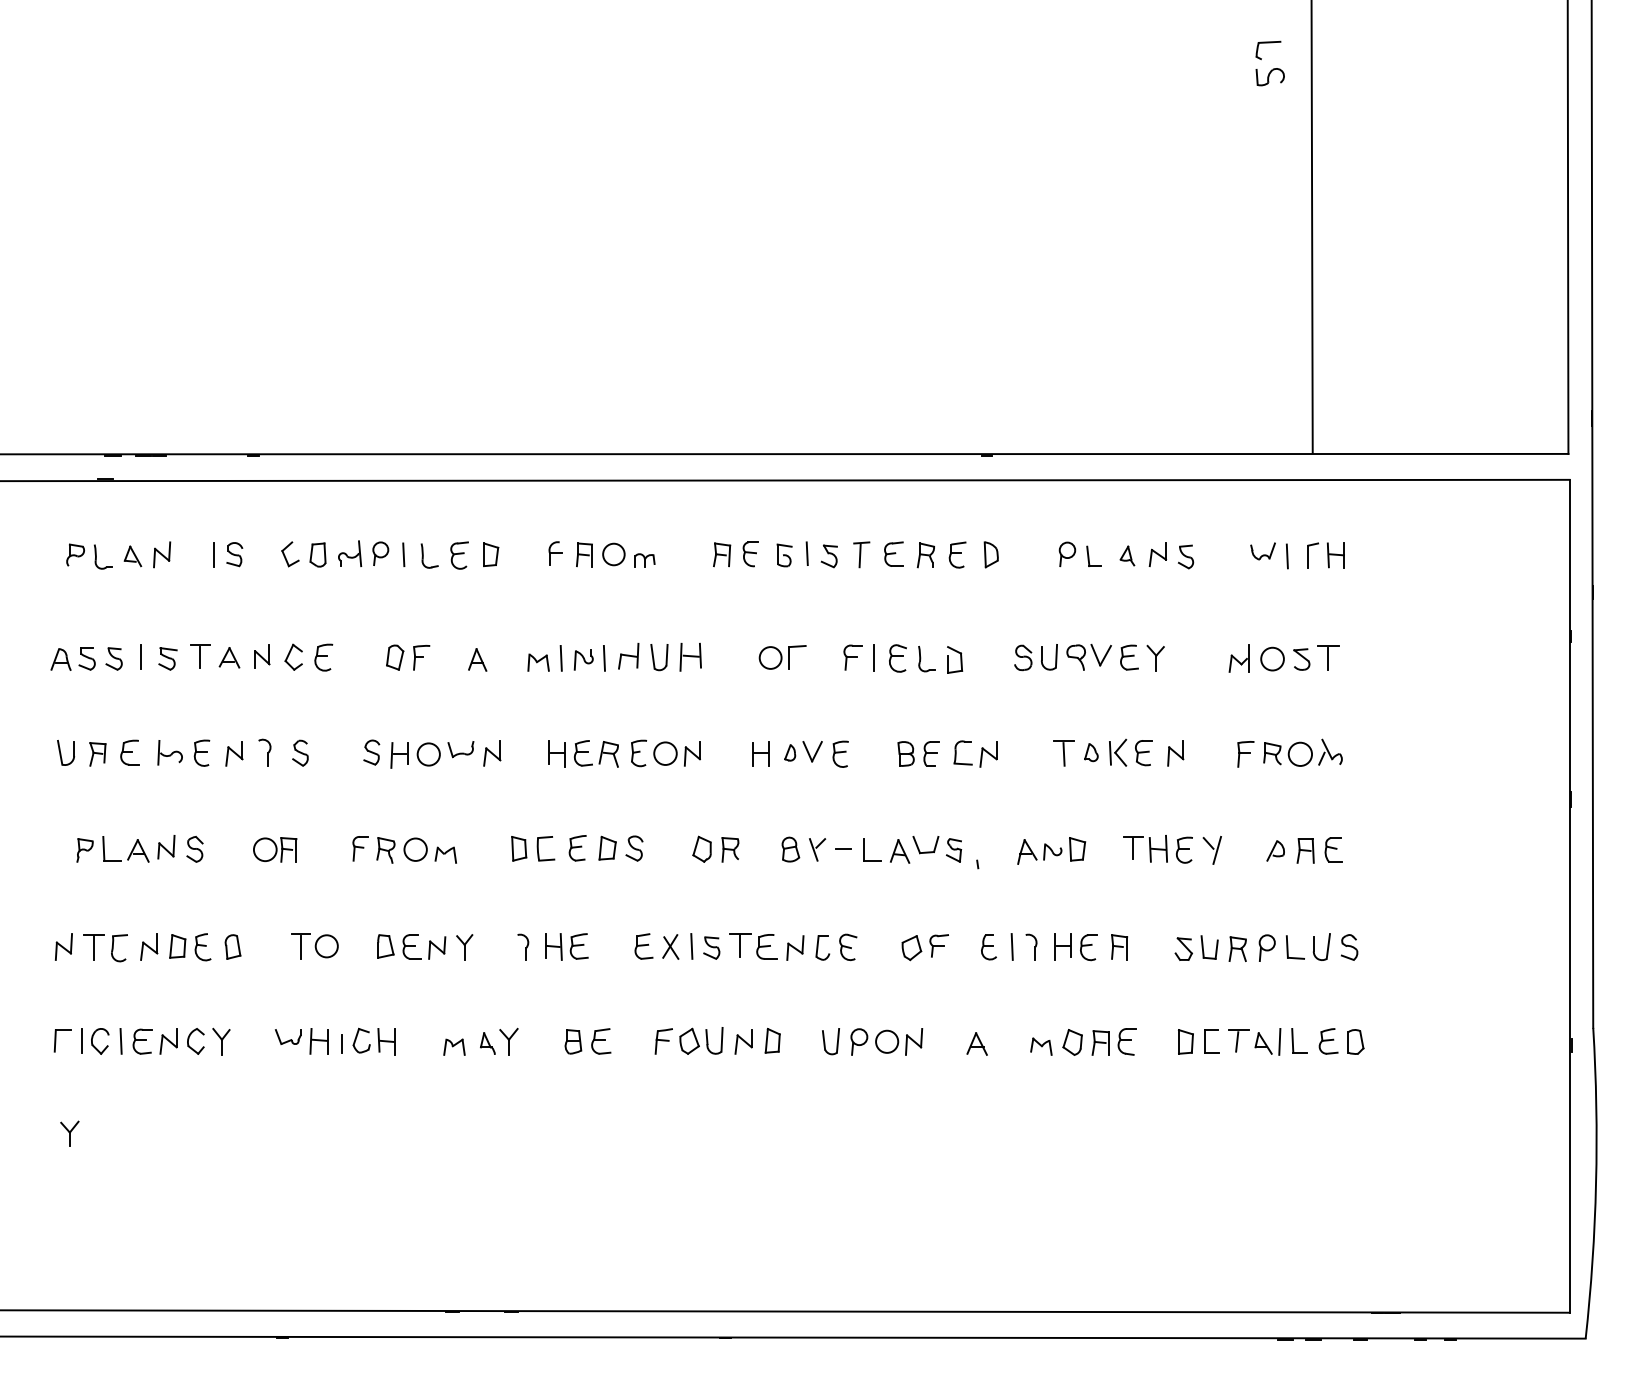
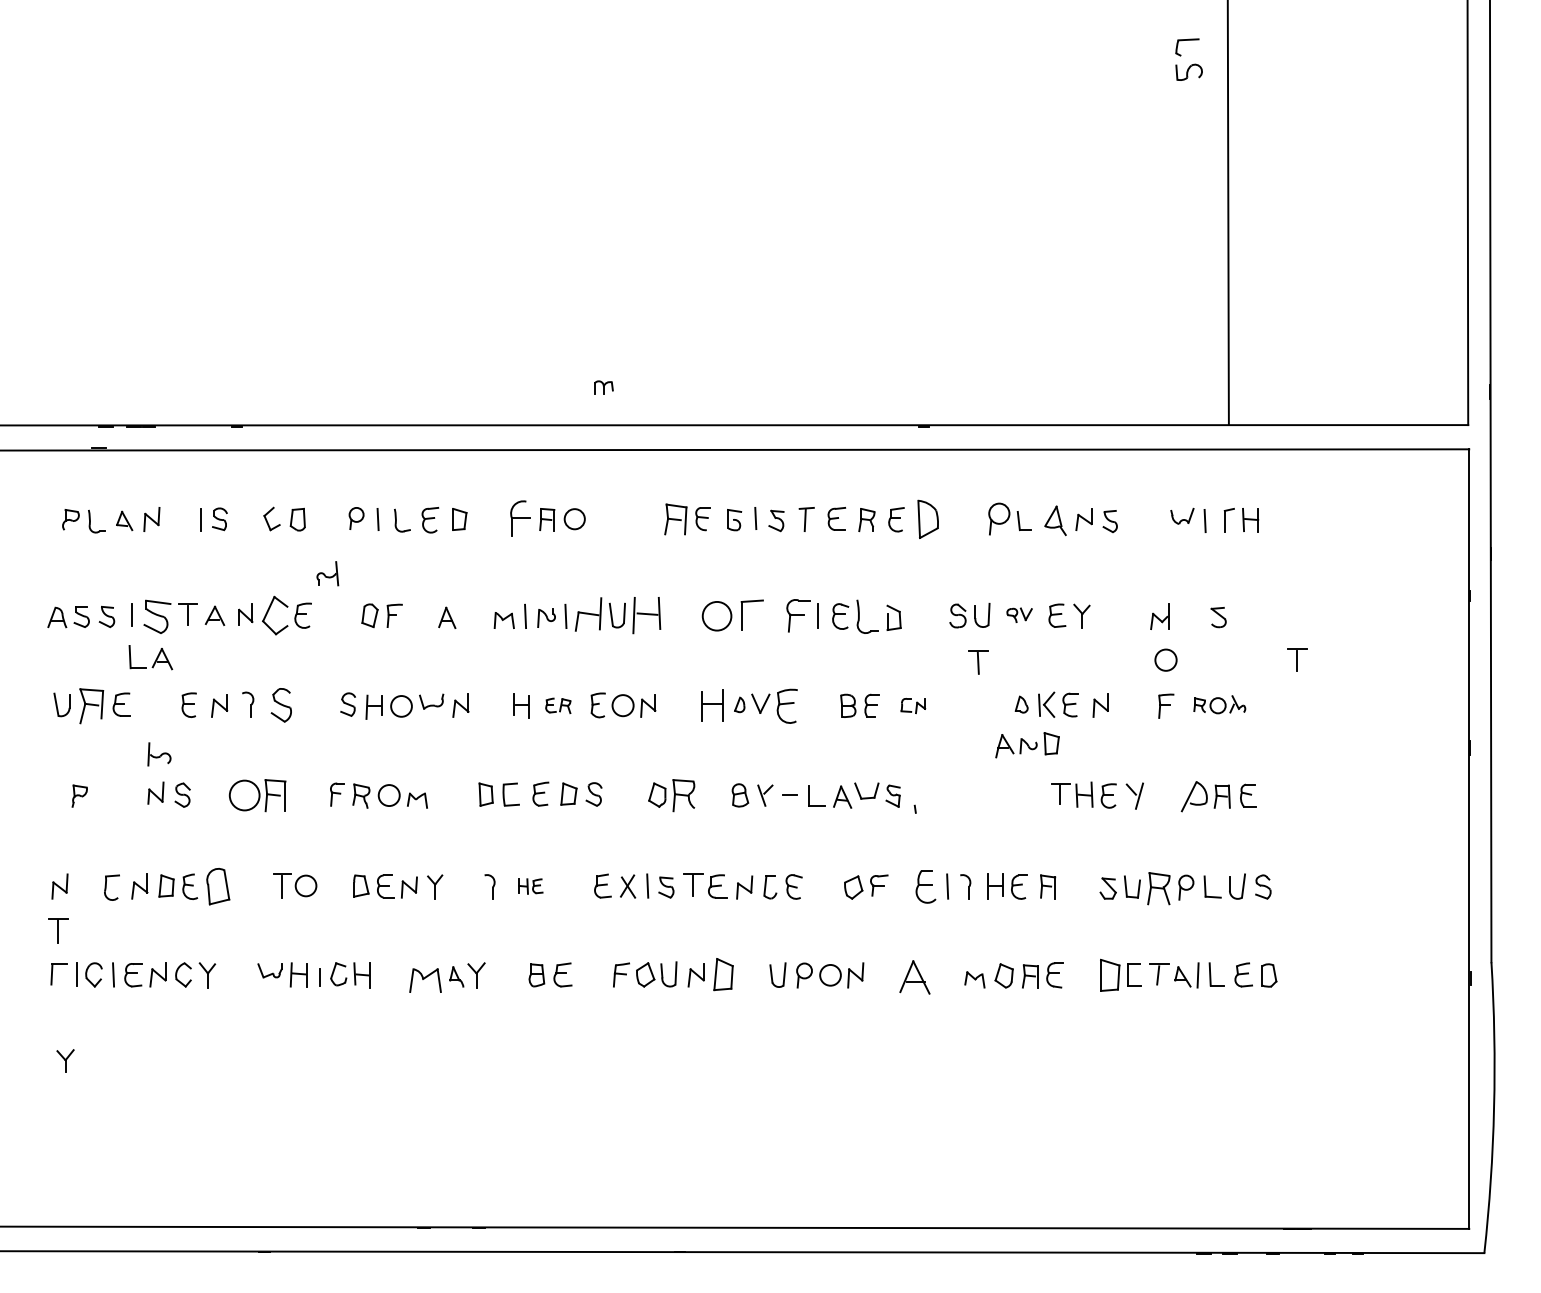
part: (350, 553) -> (328, 573), moved
part: (555, 553) -> (520, 518), size x1.6
part: (722, 554) -> (676, 519), size x1.4
part: (990, 554) -> (927, 519), size x1.6
part: (1067, 554) -> (999, 519), size x1.4
part: (1127, 555) -> (1055, 520), size x1.6
part: (644, 560) -> (603, 387), moved
part: (628, 655) -> (588, 613), size x1.4
part: (293, 656) -> (274, 614), size x1.6
part: (690, 656) -> (646, 614), size x1.4
part: (782, 657) -> (732, 615), size x1.4
part: (852, 657) -> (798, 615), size x1.4
part: (1088, 657) -> (1019, 615), size x0.6
part: (1328, 657) -> (1297, 659), moved
part: (167, 658) -> (156, 616), size x1.6
circle: (1272, 658) -> (1165, 659), moved
part: (926, 659) -> (867, 617), size x1.4
part: (169, 752) -> (158, 754), moved
part: (300, 752) -> (281, 704), size x1.4
part: (1302, 752) -> (1219, 704), size x0.7
part: (595, 753) -> (557, 705), size x0.6
part: (760, 753) -> (712, 705), size x1.4
part: (840, 753) -> (786, 705), size x1.4
part: (975, 753) -> (913, 705), size x0.6
part: (1063, 753) -> (977, 662), moved
part: (97, 754) -> (91, 706), size x1.6
part: (125, 849) -> (150, 657), moved
part: (275, 849) -> (258, 795), size x1.4
part: (730, 849) -> (683, 795), size x1.4
part: (1051, 850) -> (1027, 744), moved
part: (1275, 850) -> (1194, 796), size x1.6
part: (232, 946) -> (217, 886), size x1.6
part: (566, 946) -> (530, 886), size x0.6
part: (93, 947) -> (57, 931), moved
part: (988, 947) -> (925, 887), size x1.4
part: (1237, 948) -> (1158, 887), size x1.4
part: (772, 1040) -> (723, 974), size x1.4
part: (1185, 1041) -> (1109, 975), size x1.4
part: (976, 1043) -> (914, 976), size x1.6
part: (454, 1046) -> (425, 979), size x1.6

